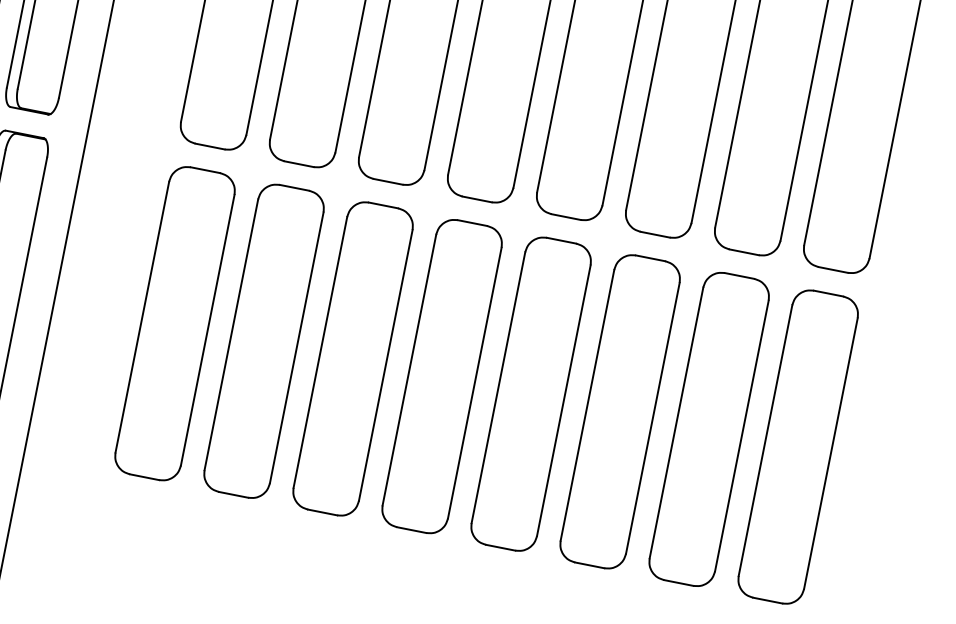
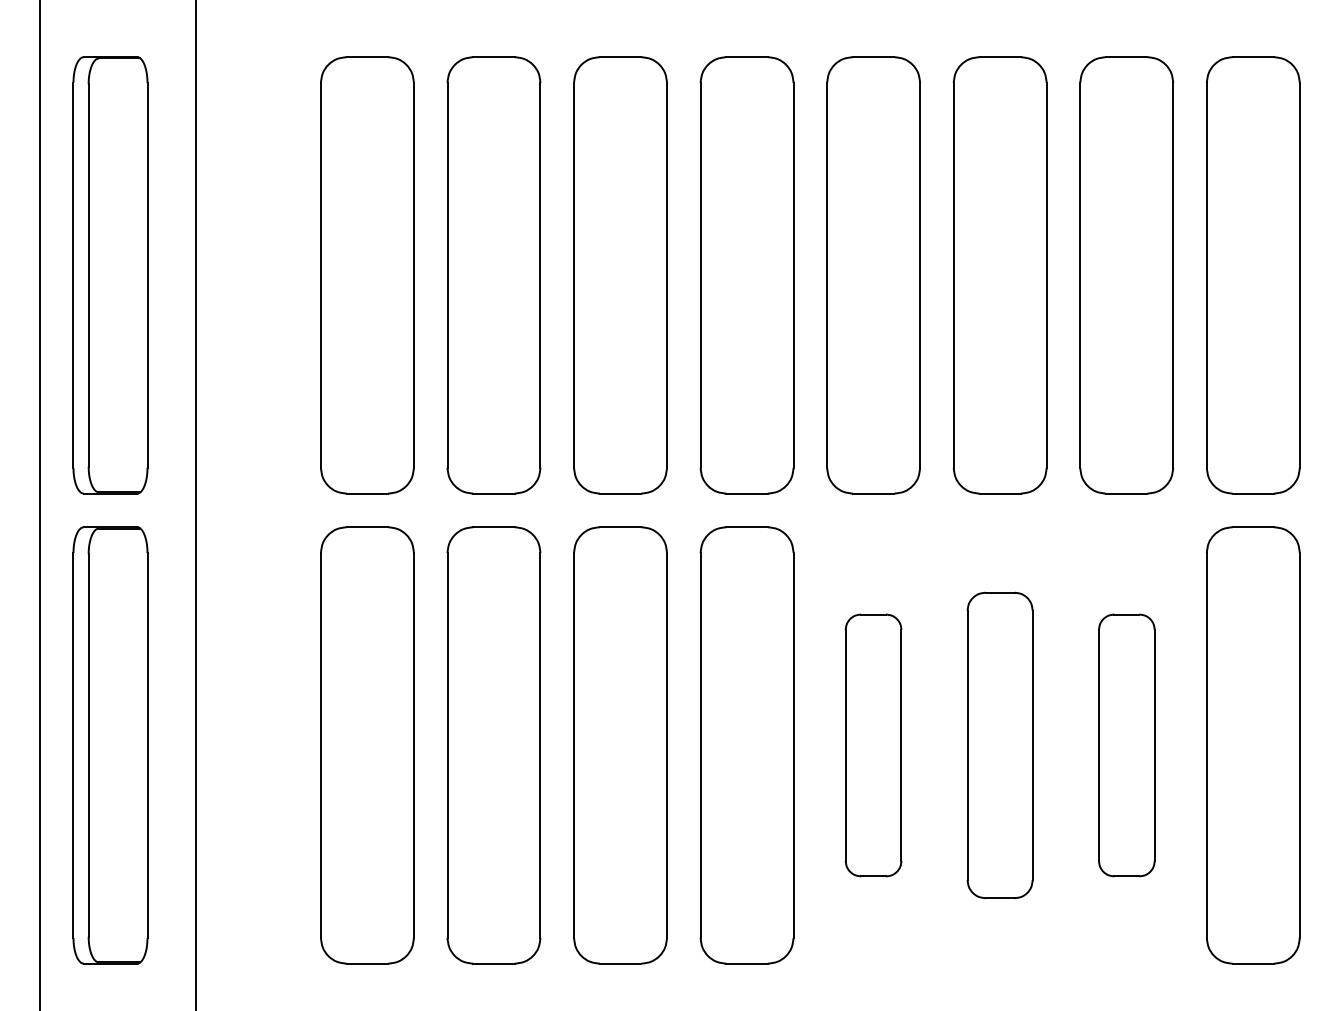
part: (531, 394) -> (873, 745), size x0.6
part: (619, 411) -> (999, 745), size x0.7
part: (709, 429) -> (1126, 745), size x0.6

